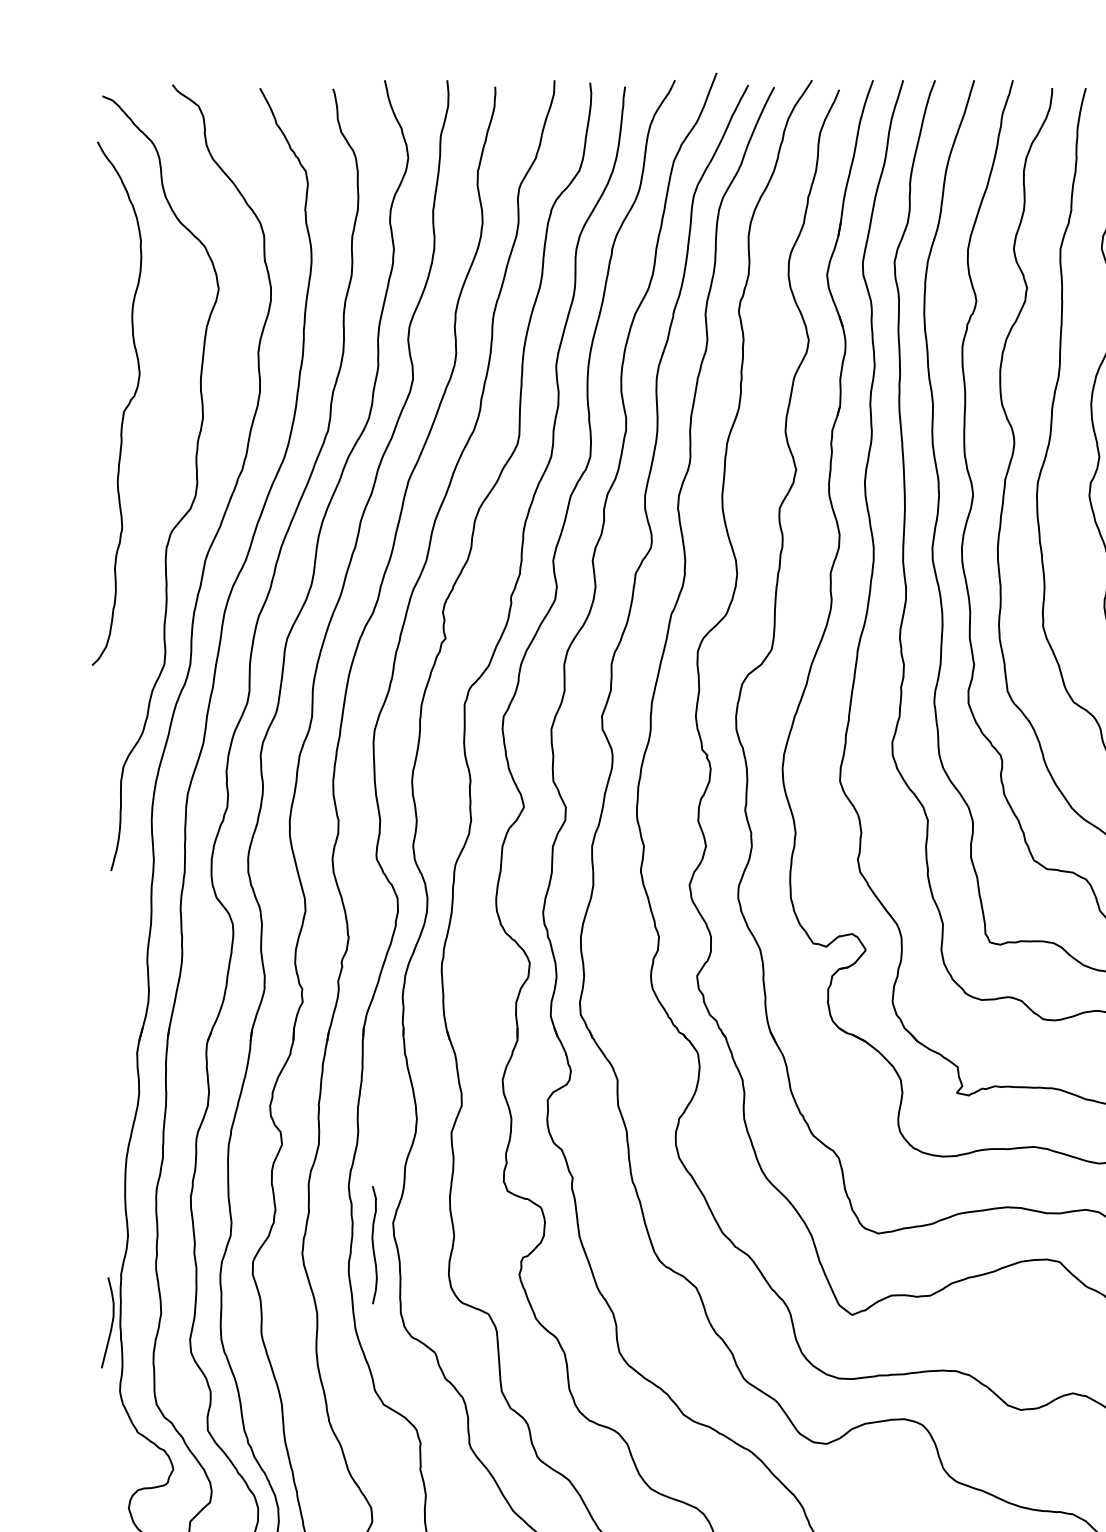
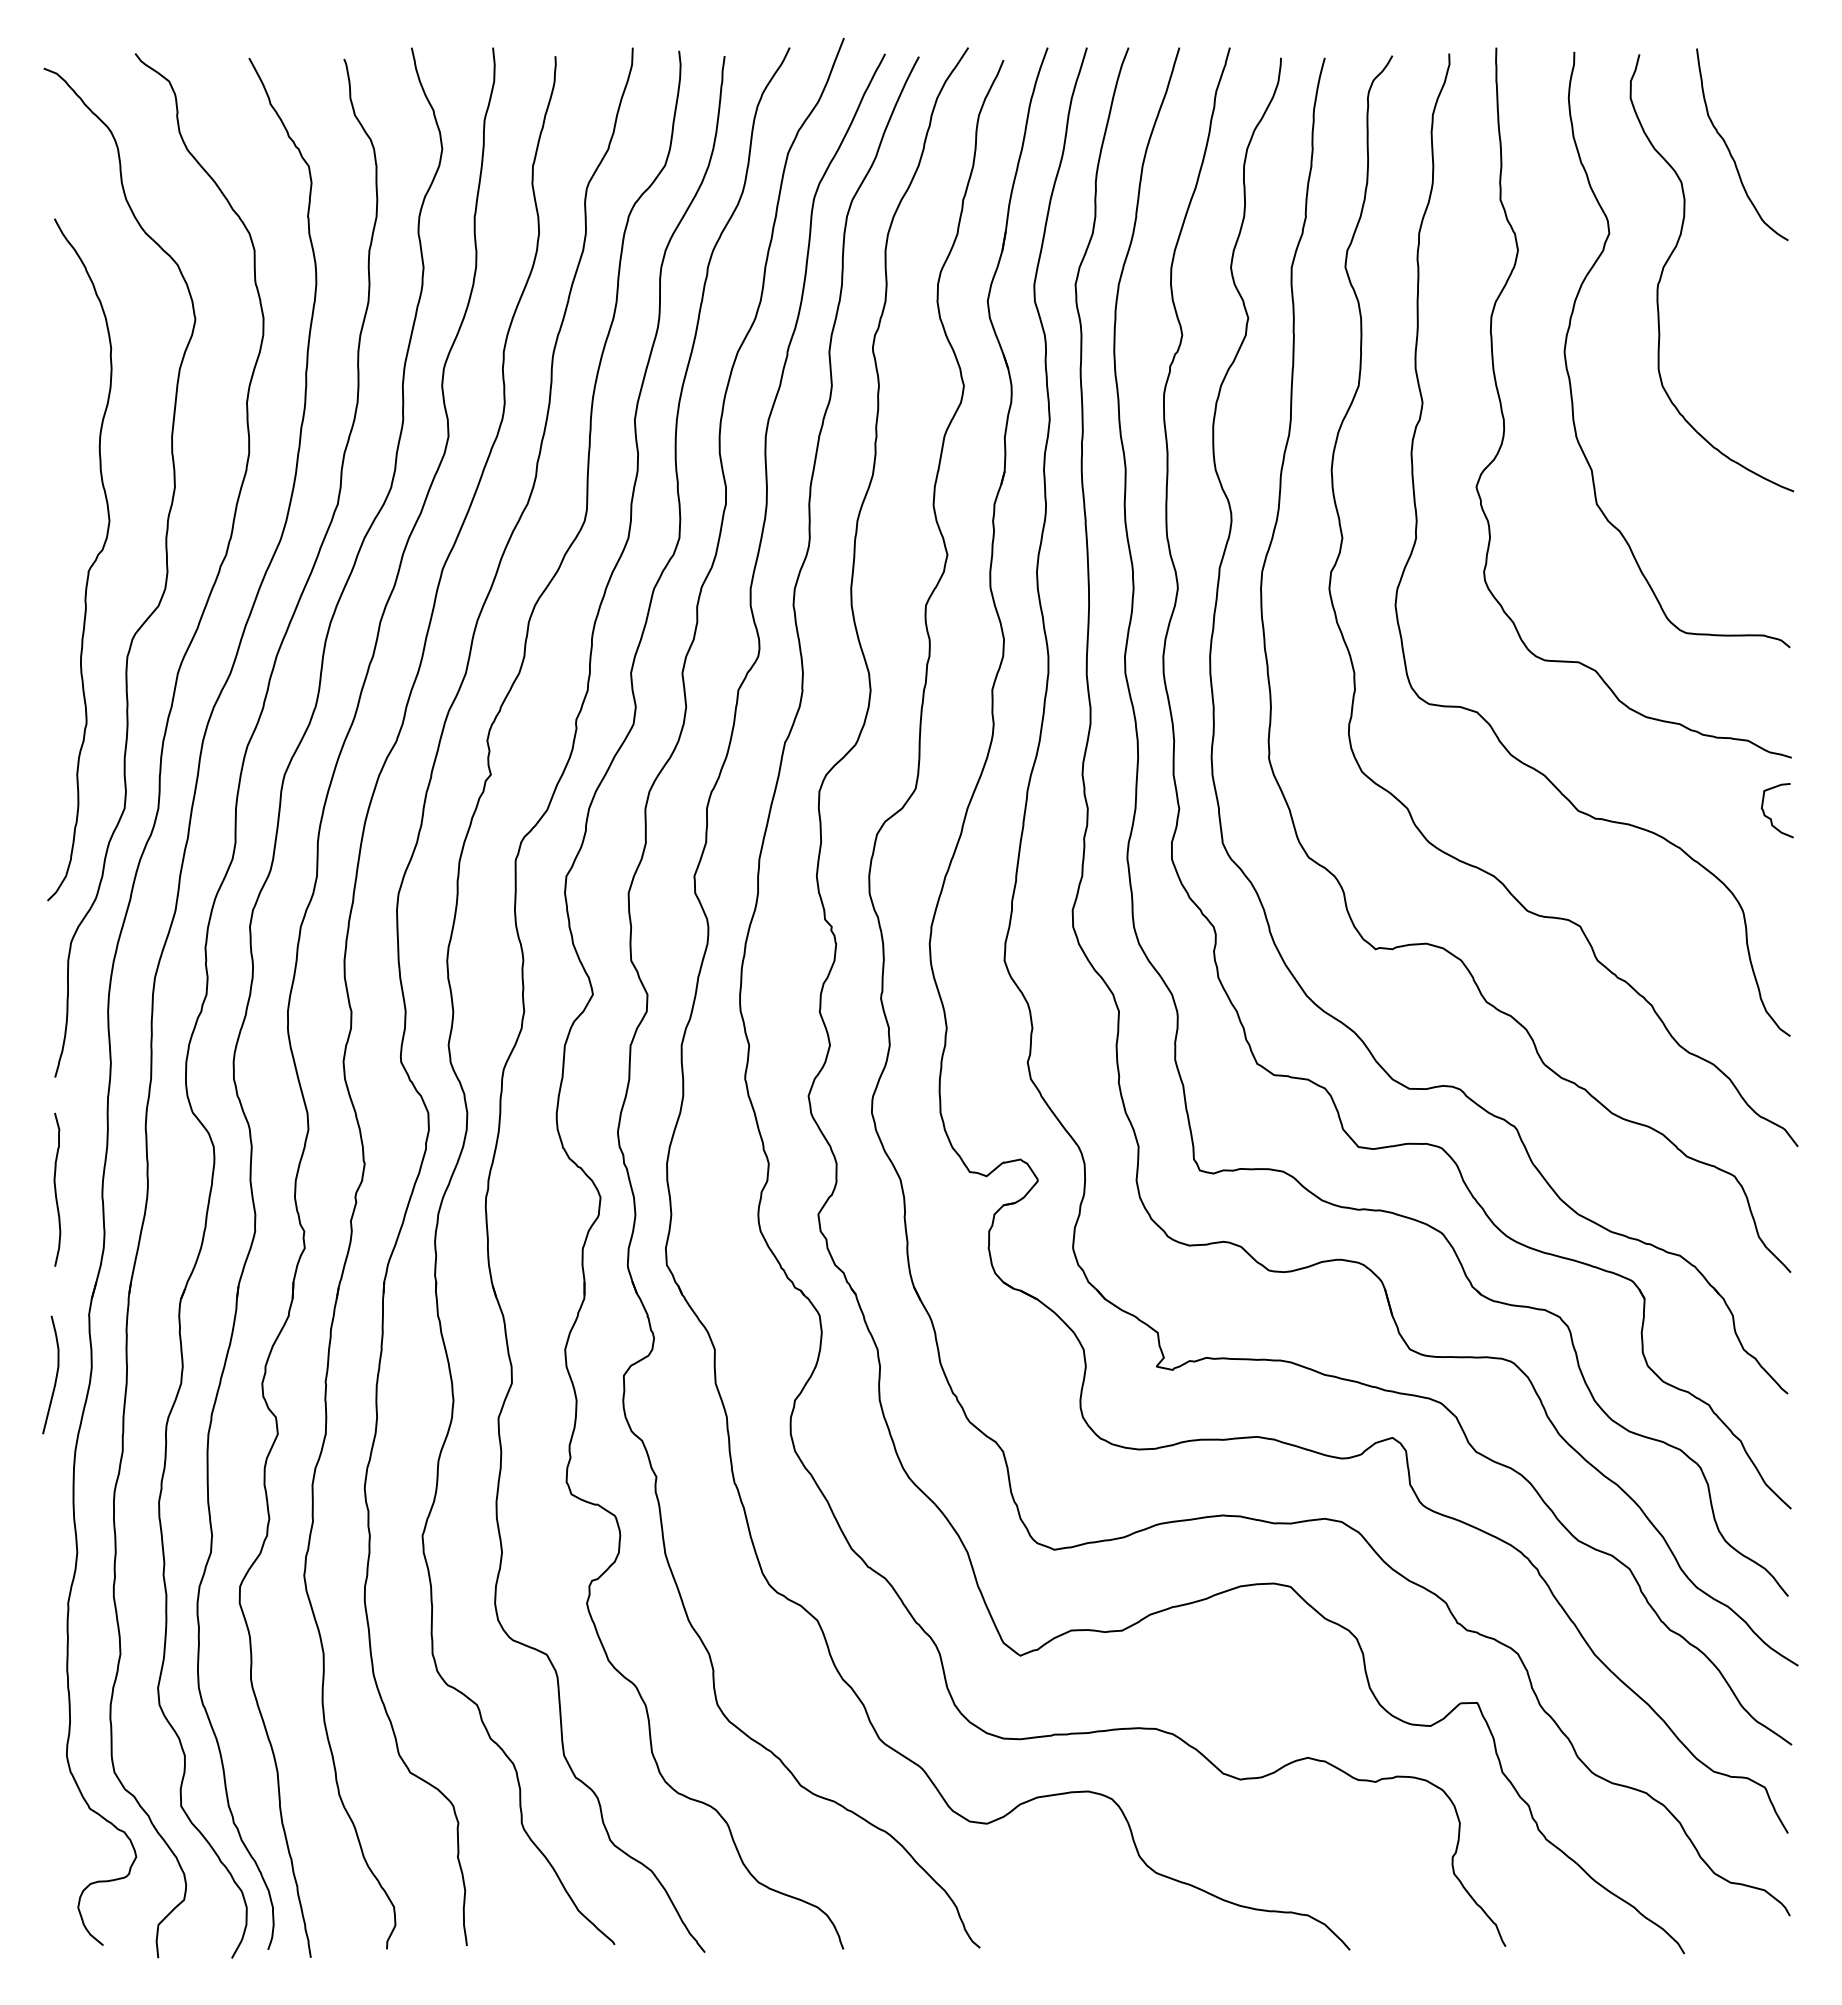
curve: (124, 409) -> (89, 567), moved
curve: (373, 1244) -> (56, 1189), moved
curve: (111, 1323) -> (55, 1376), moved

